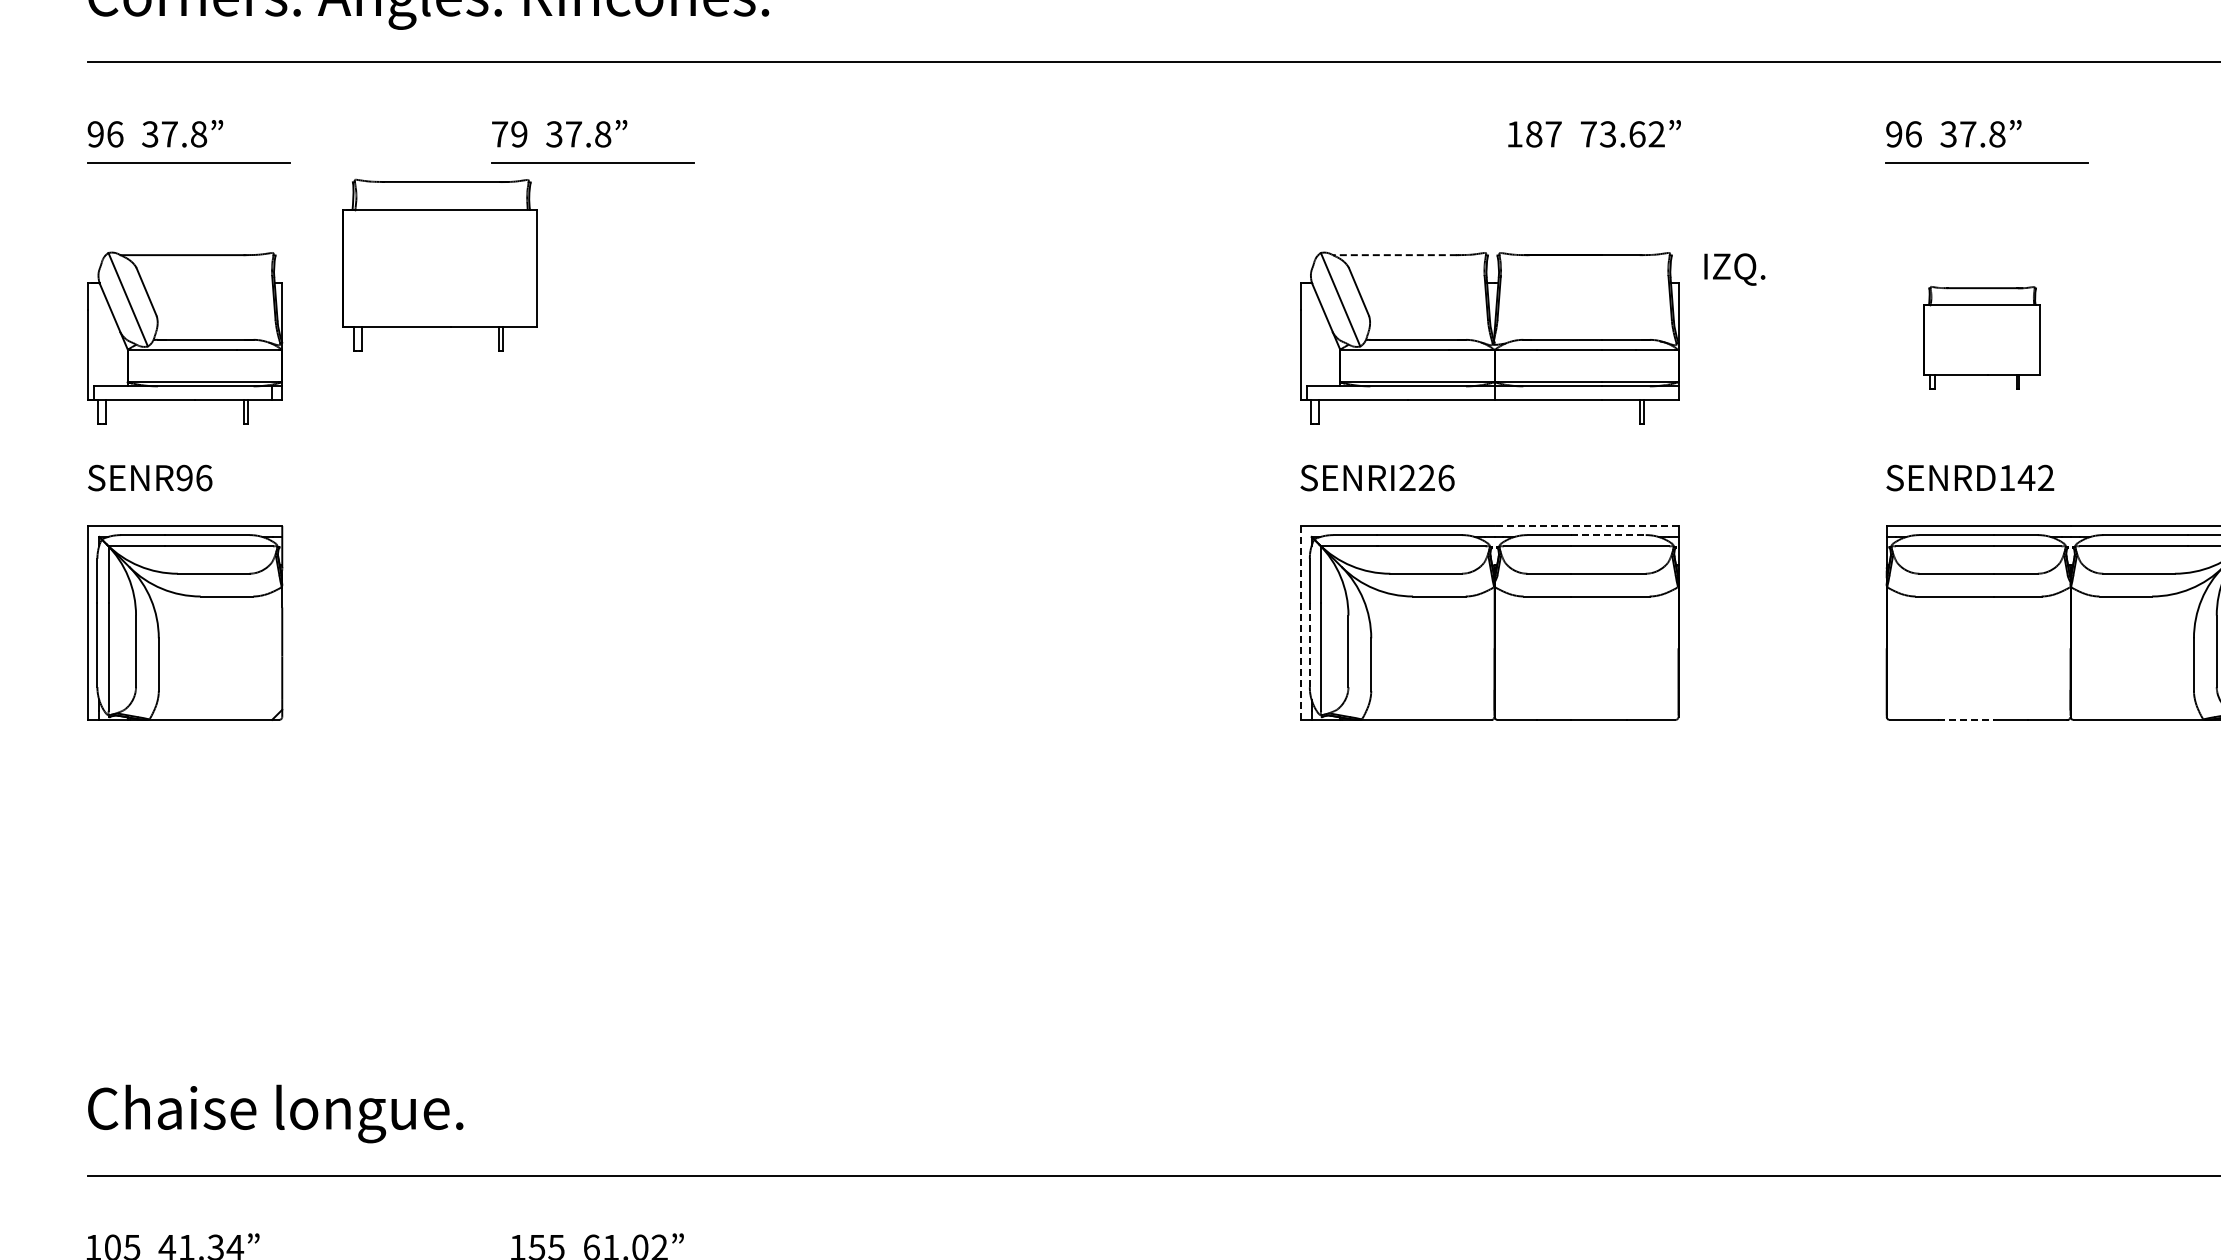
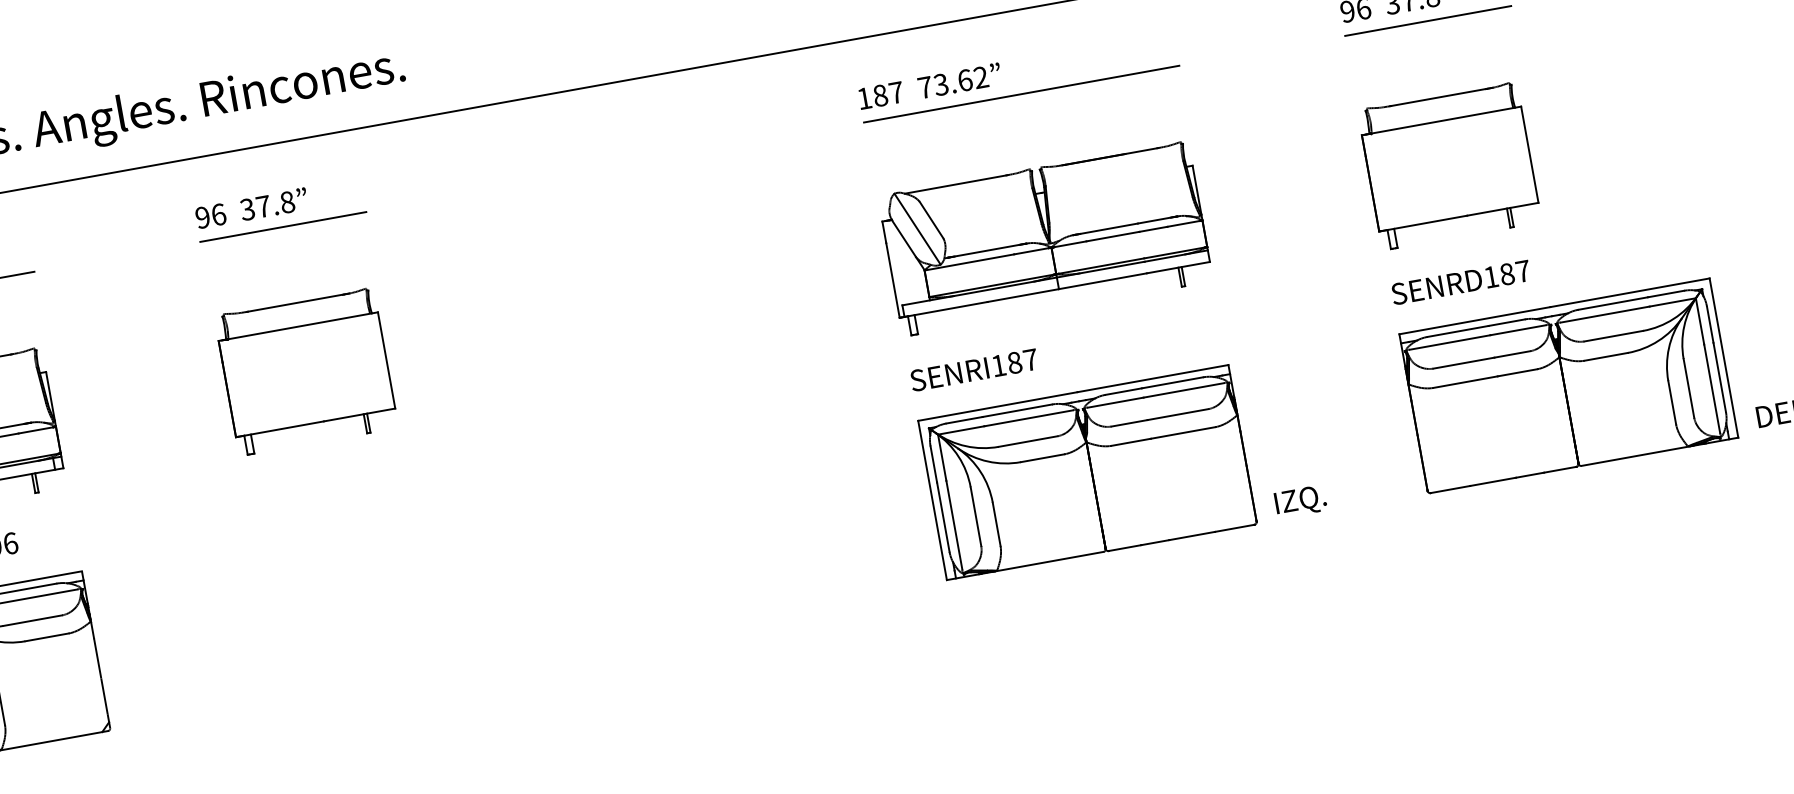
text: (1594, 133) -> (929, 86), moved
text: (509, 134) -> (210, 216), 79 -> 96
line: (1492, 162) -> (1022, 94), added
line: (1394, 255) -> (955, 184), dashed -> solid
part: (439, 264) -> (305, 371), moved
text: (1734, 269) -> (1300, 501), moved
part: (1981, 337) -> (1449, 165), size x1.67
text: (1426, 477) -> (1014, 362), SENRI226 -> SENRI187
text: (2035, 477) -> (1514, 272), SENRD142 -> SENRD187
line: (1586, 525) -> (1152, 378), dashed -> solid
line: (1609, 535) -> (1173, 383), dashed -> solid
line: (1300, 622) -> (932, 500), dashed -> solid
line: (1309, 644) -> (942, 516), dashed -> solid
line: (1965, 719) -> (1492, 481), dashed -> solid

